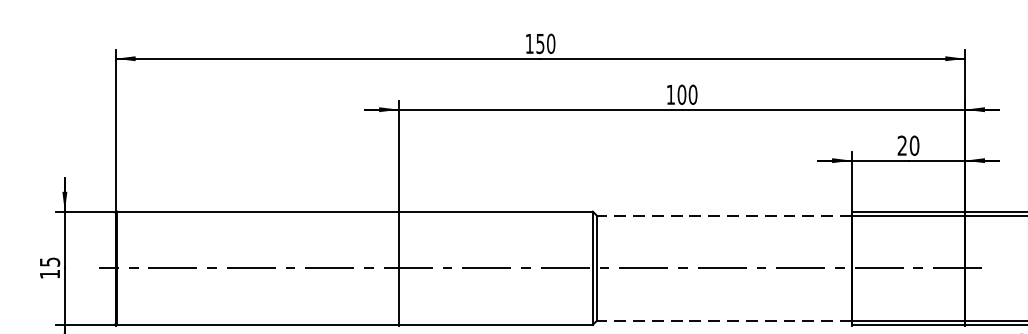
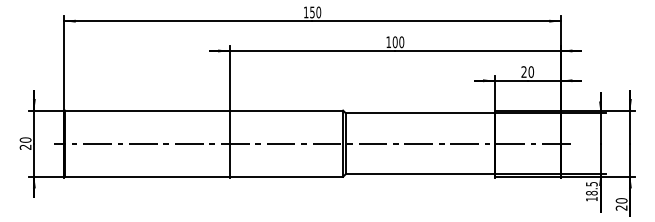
line: (725, 216) -> (420, 113), dashed -> solid
text: (49, 267) -> (25, 143), 15 -> 20
line: (725, 320) -> (420, 174), dashed -> solid

